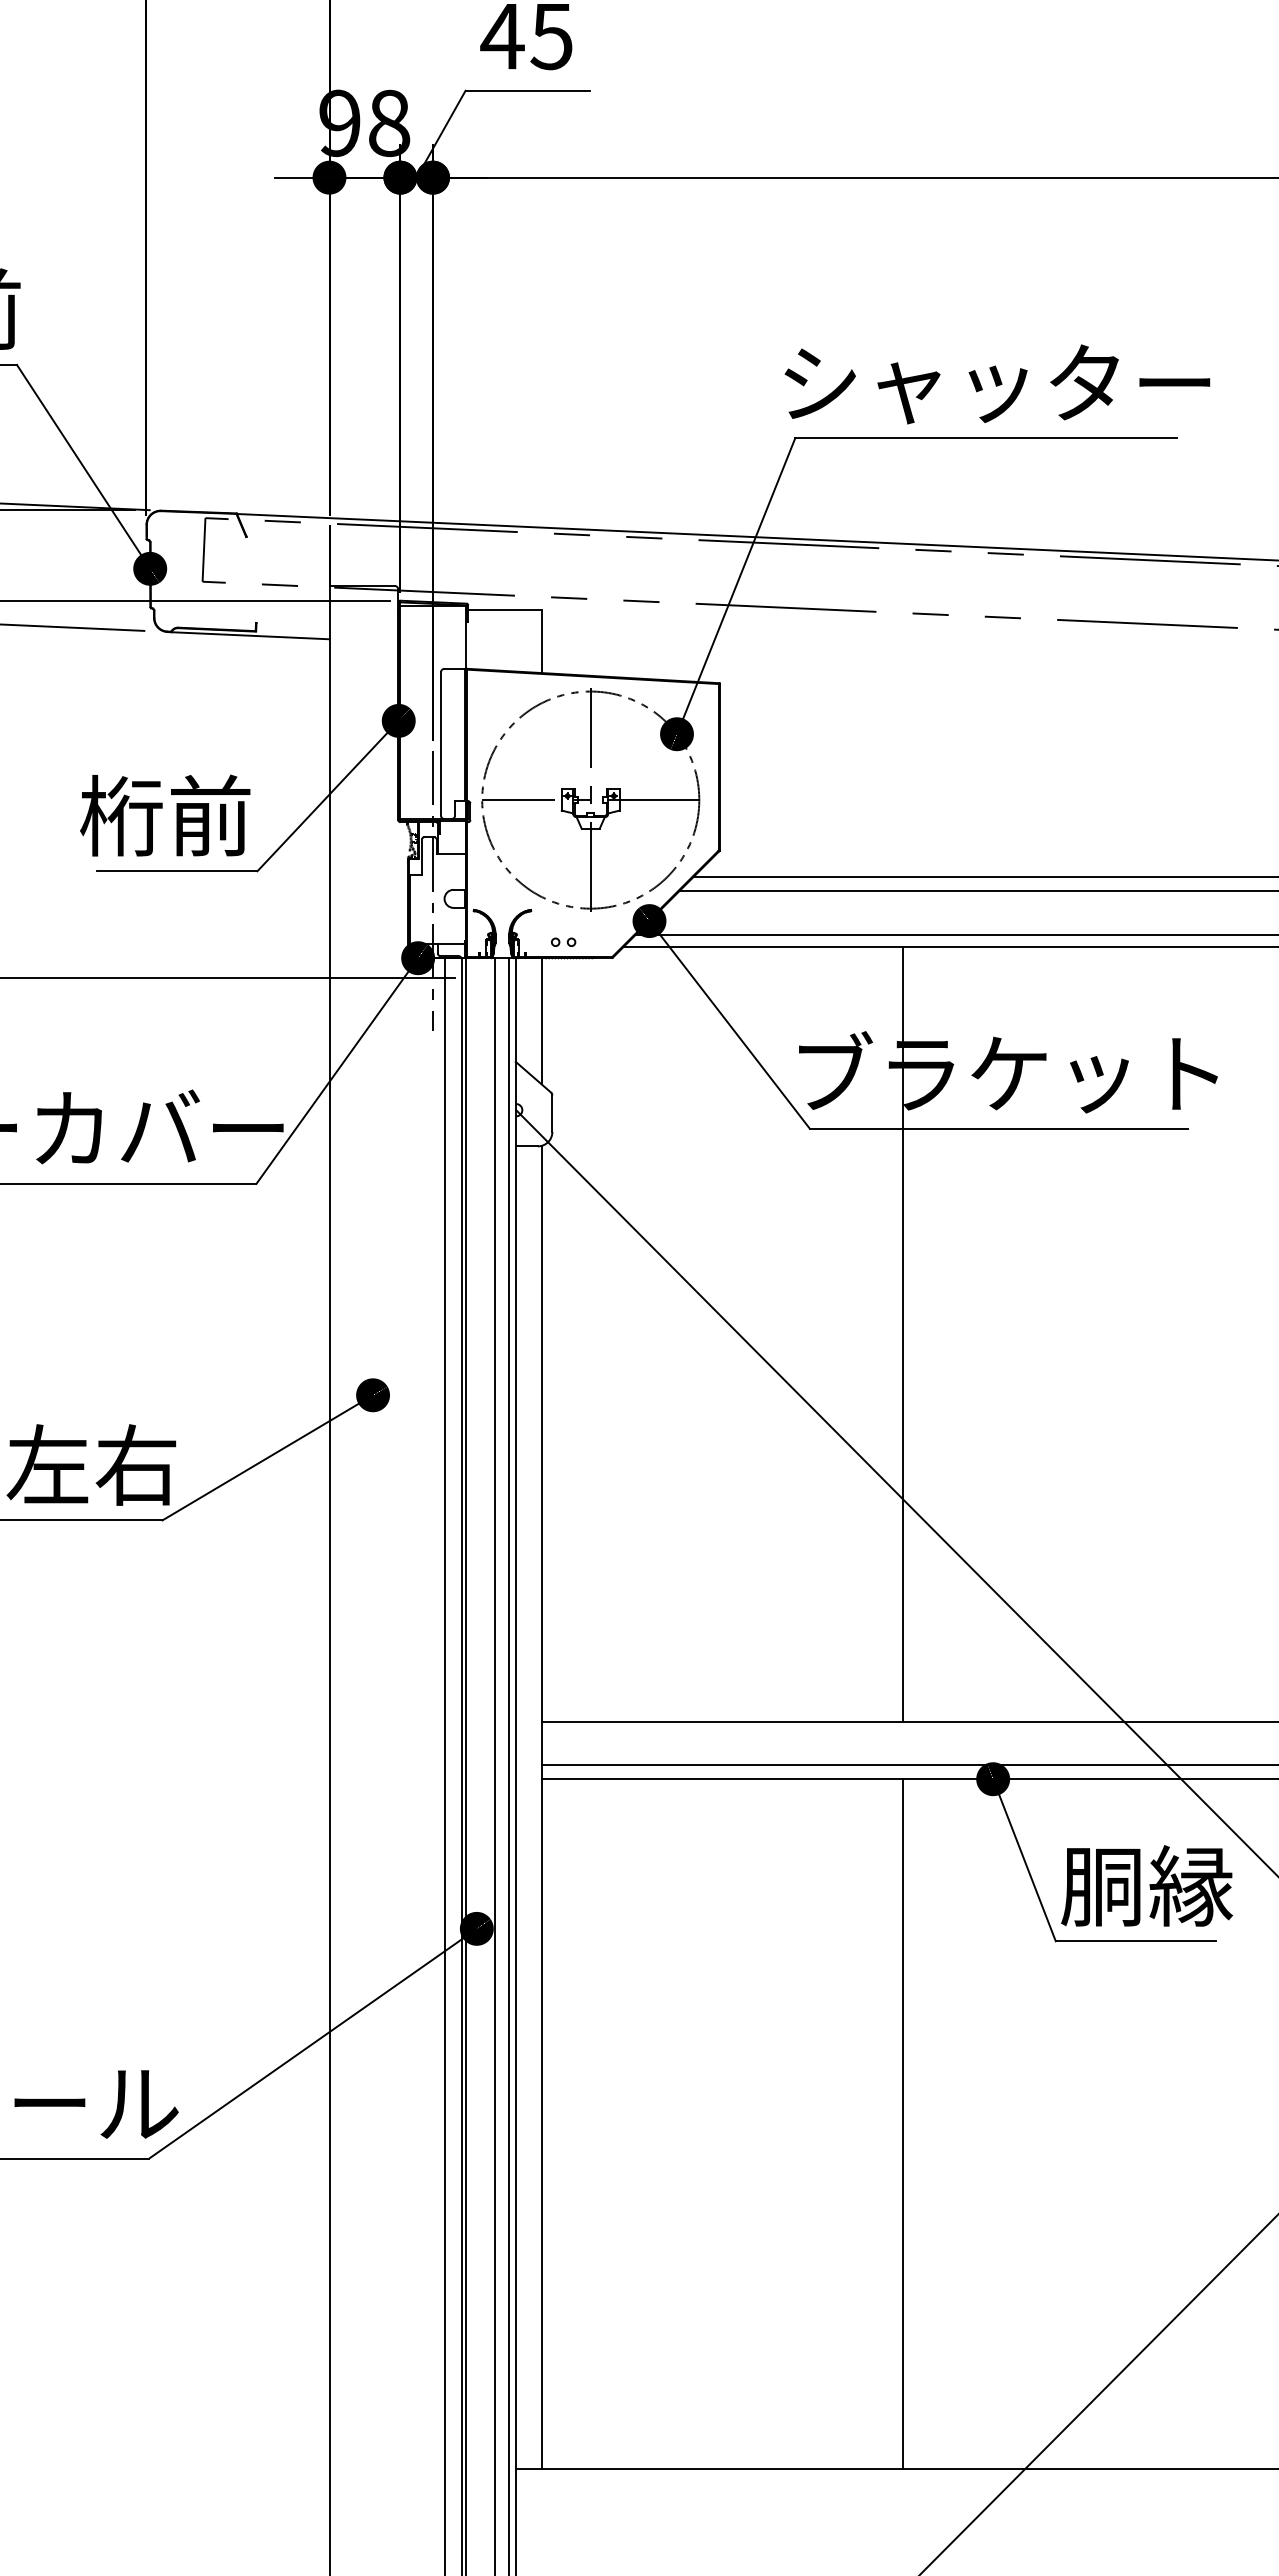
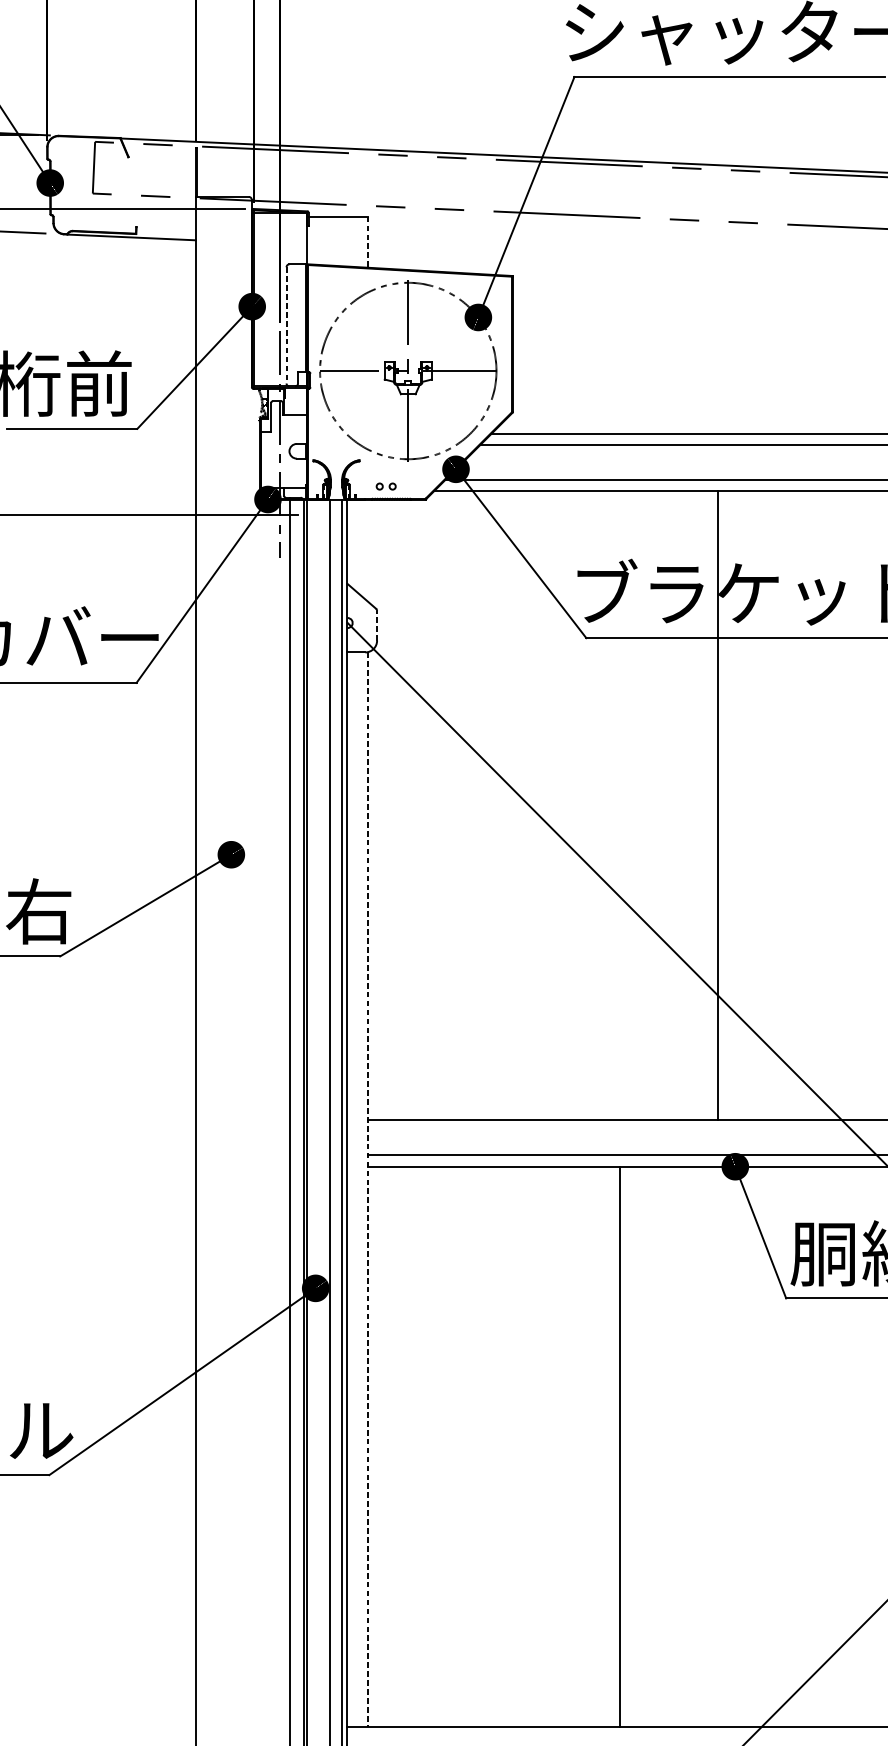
line: (541, 642) -> (368, 242), solid -> dashed
line: (440, 744) -> (286, 325), solid -> dashed
line: (541, 1021) -> (368, 550), removed
line: (552, 1113) -> (377, 625), solid -> dashed
line: (903, 1334) -> (717, 805), moved
line: (541, 1807) -> (368, 1189), solid -> dashed
line: (903, 2123) -> (620, 1446), moved

